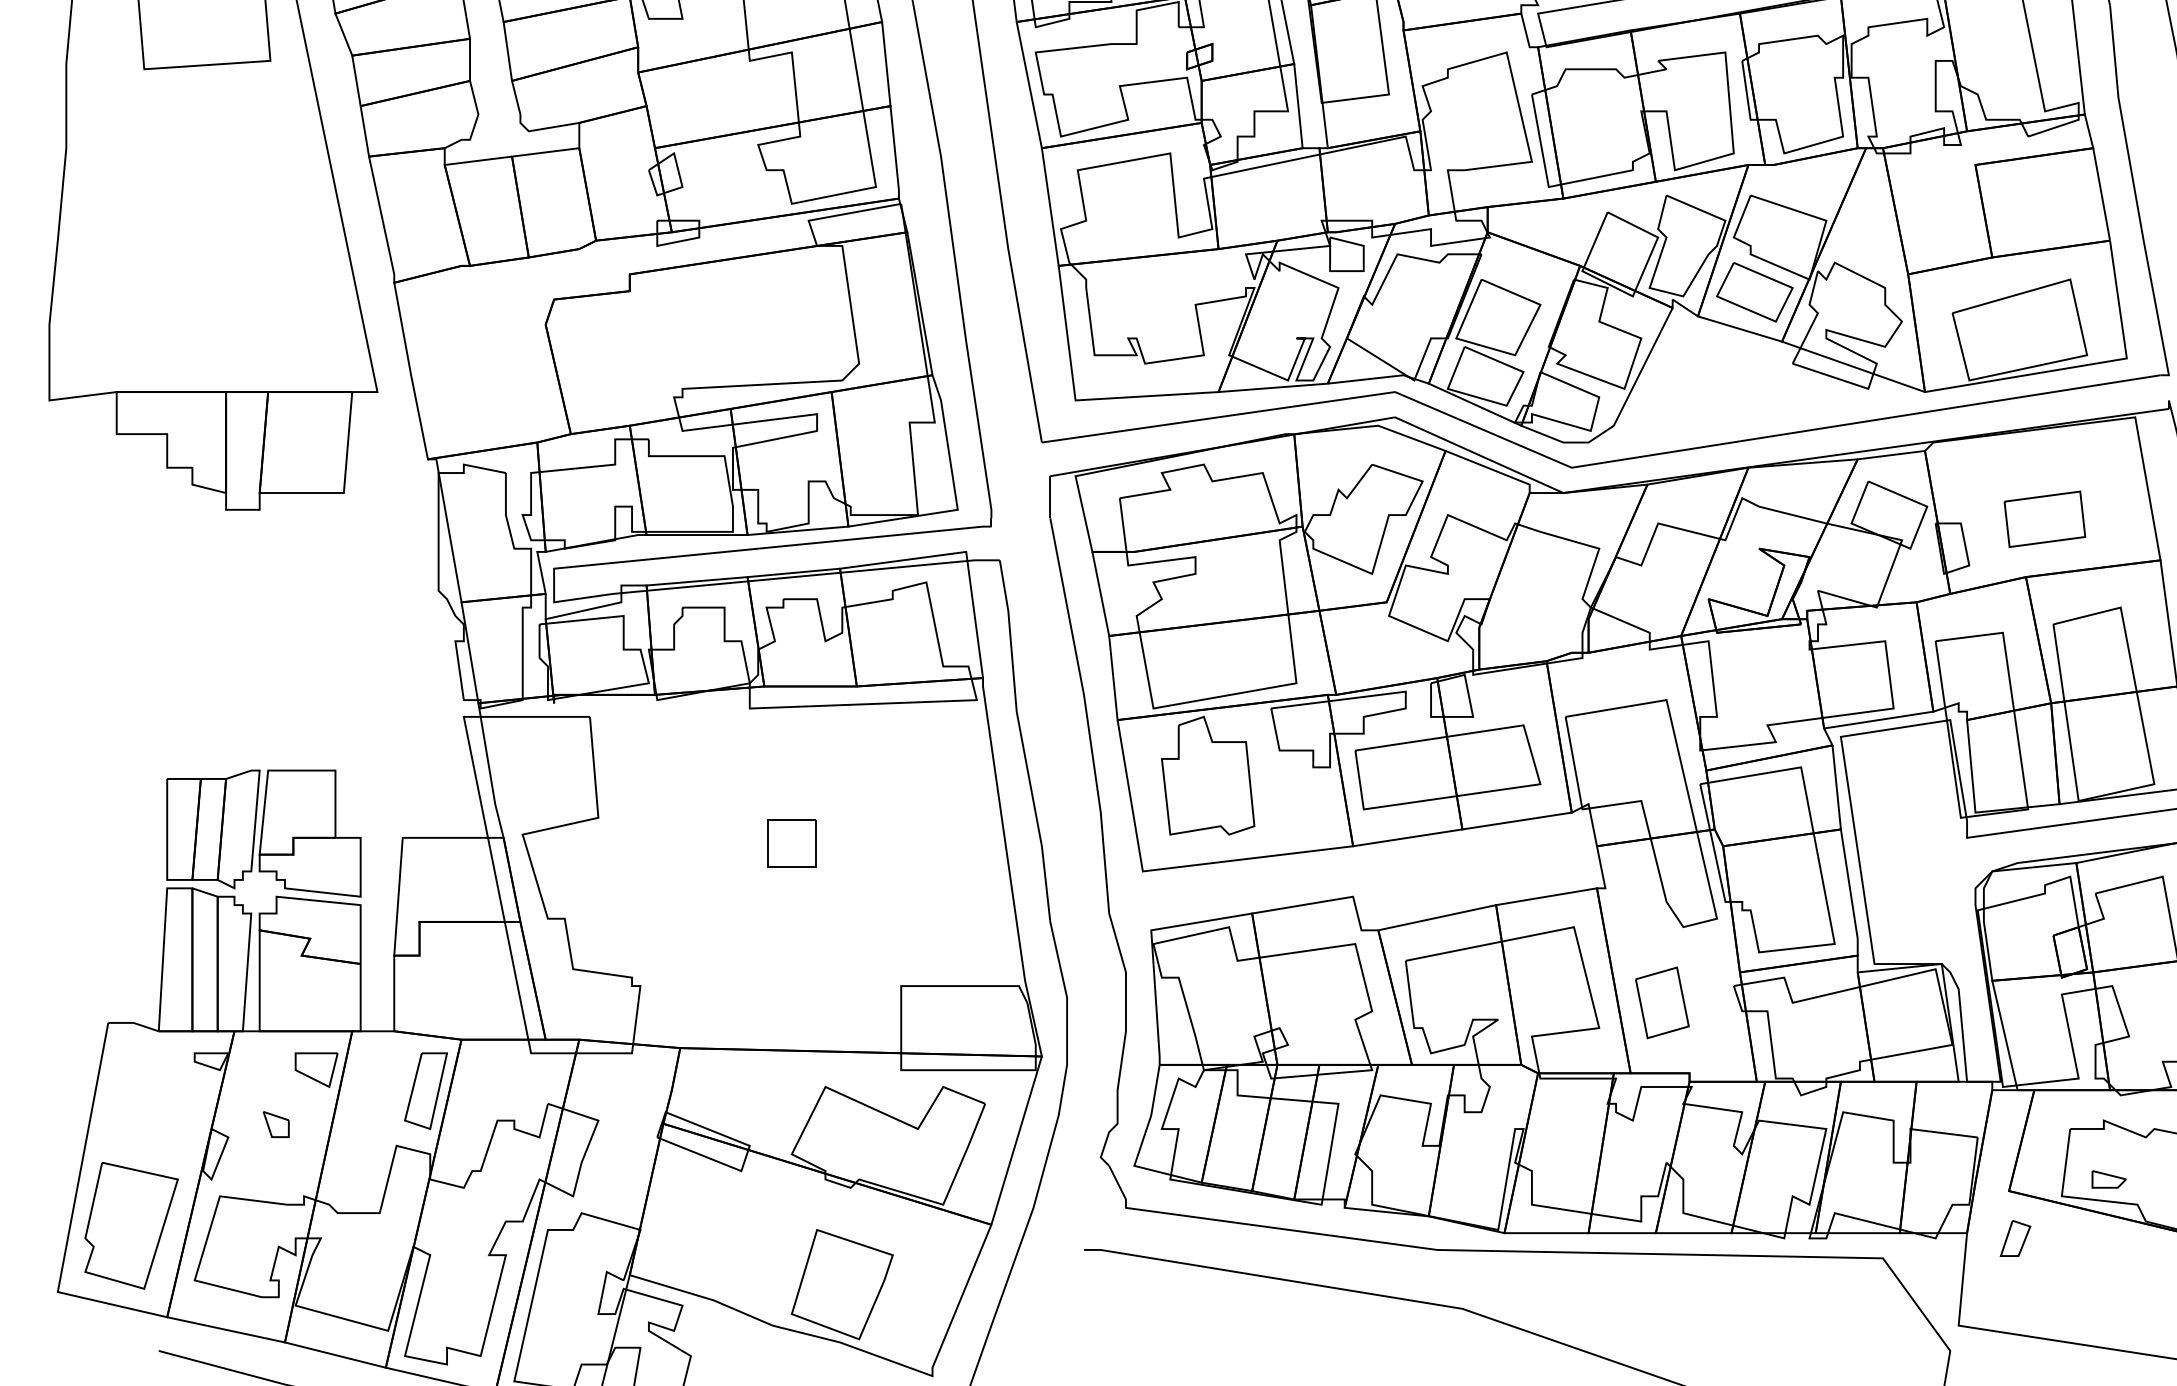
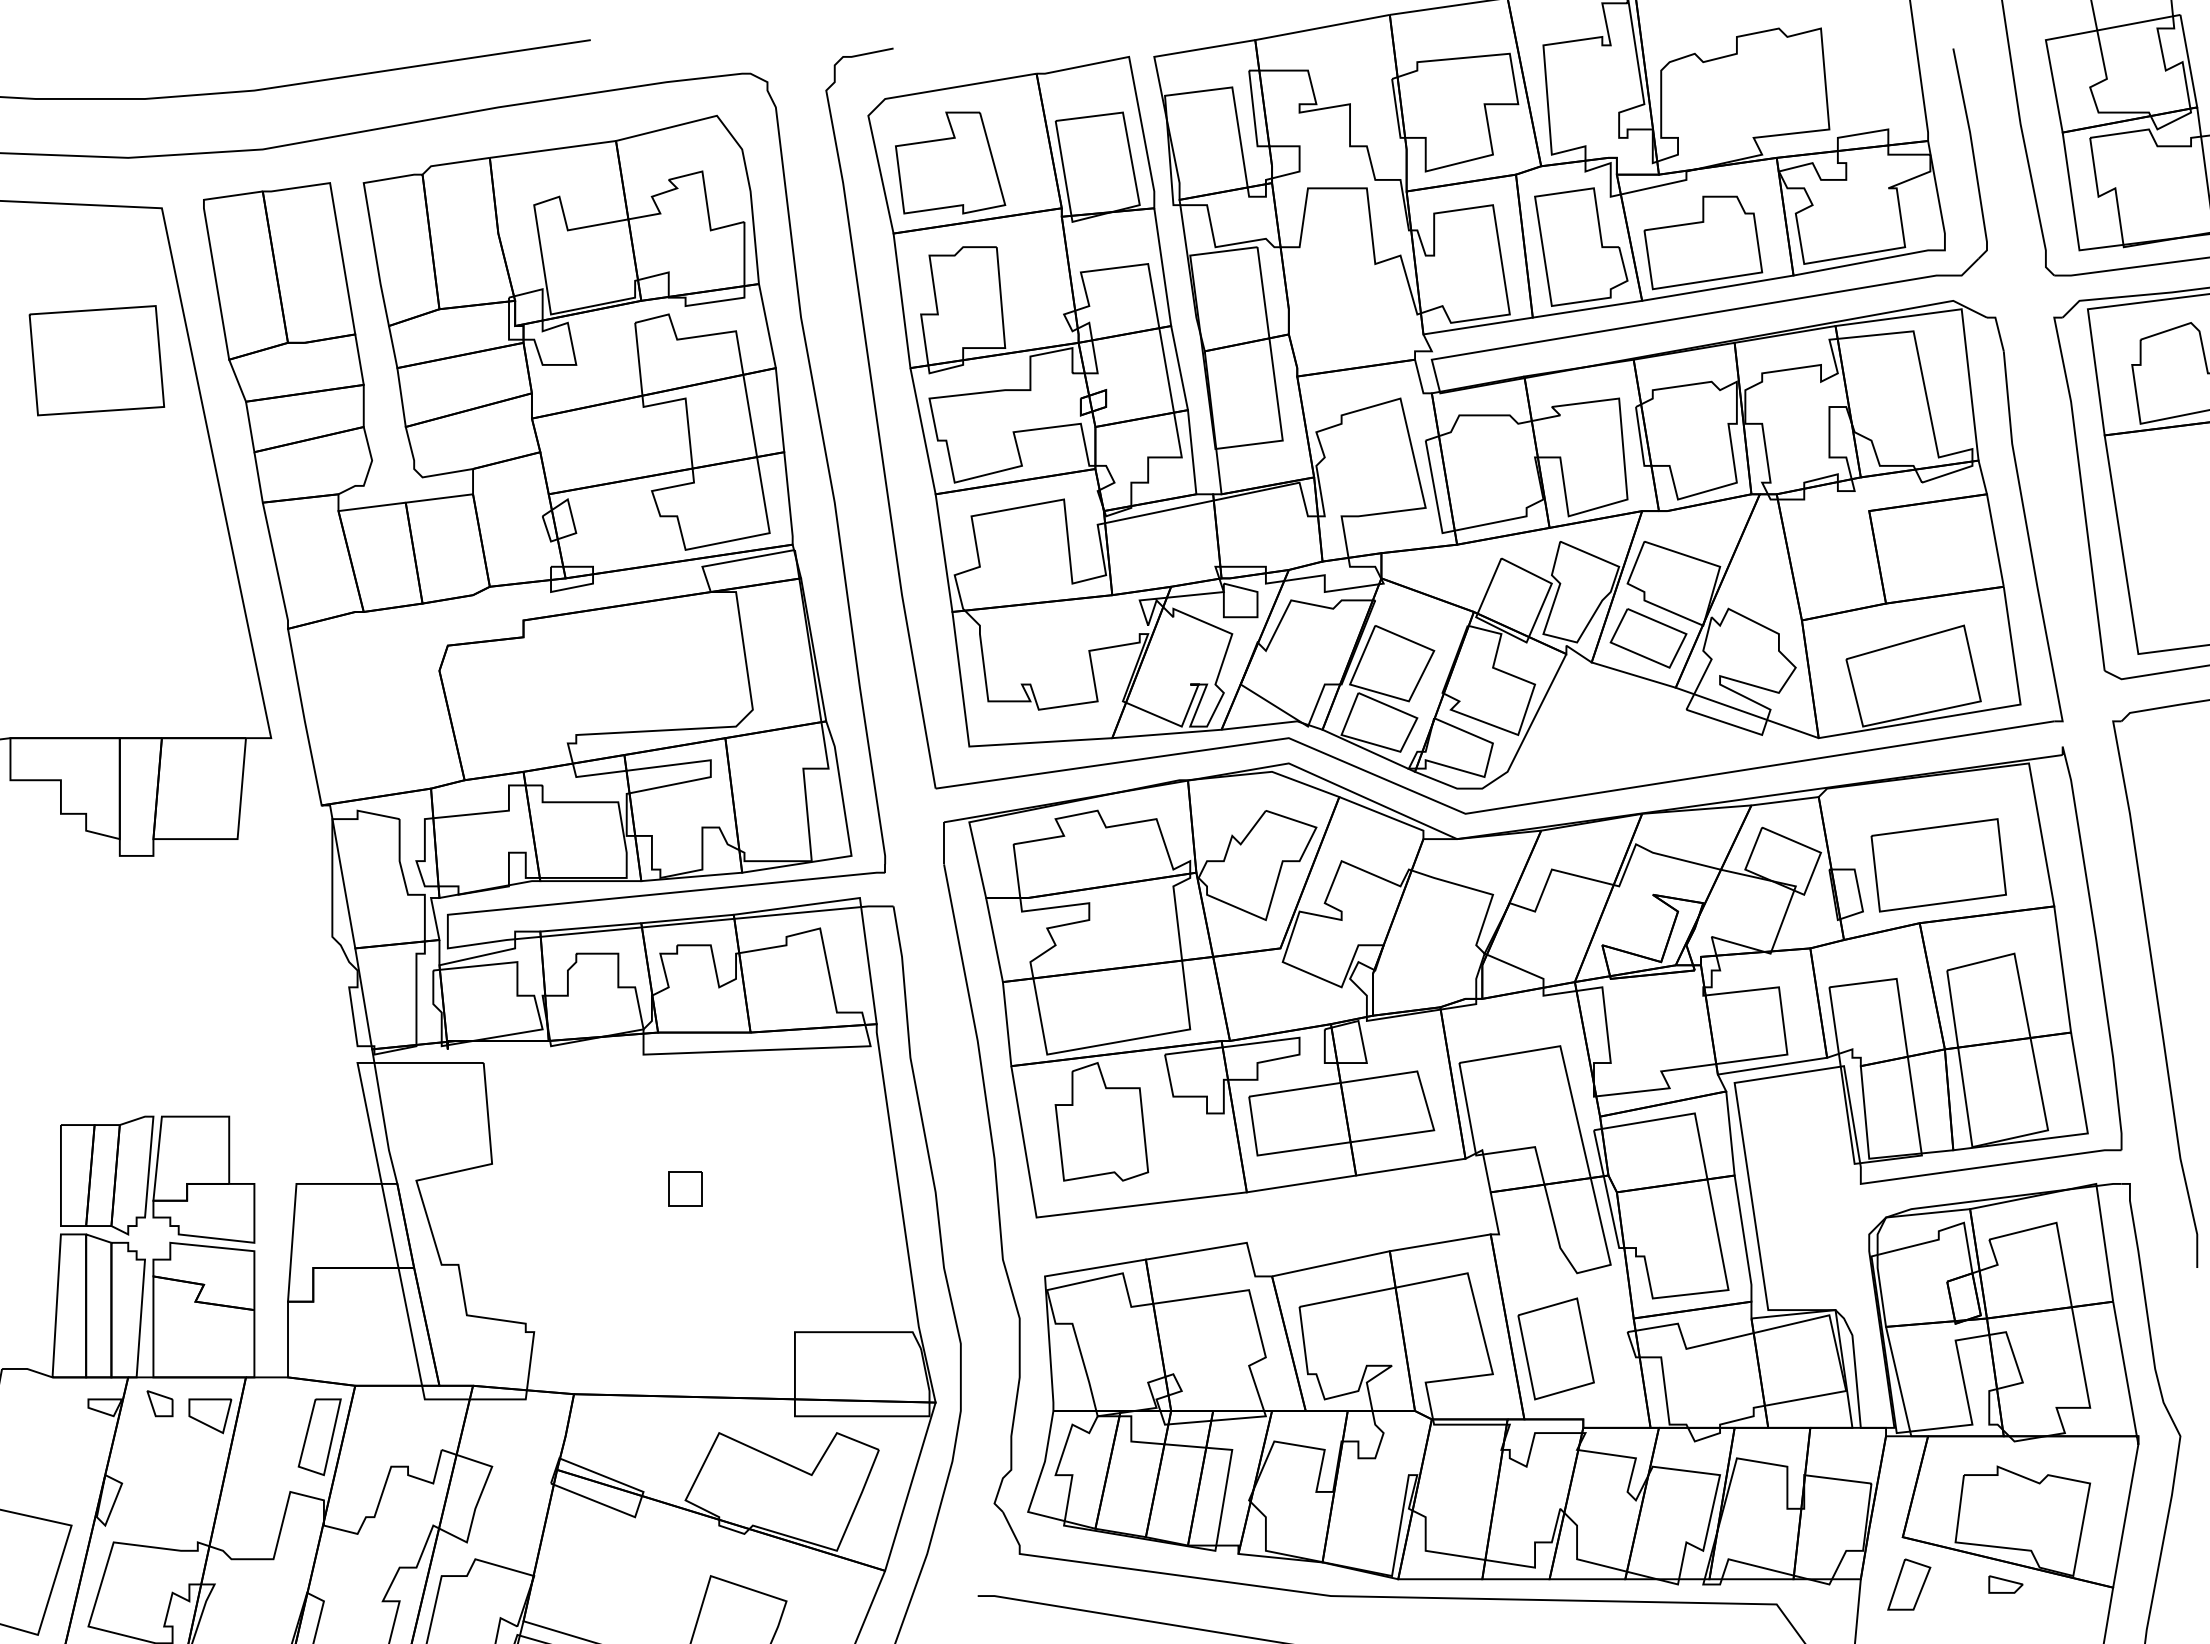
part: (2044, 519) -> (1938, 865), size x1.67
part: (791, 842) -> (685, 1188), size x0.71
part: (1661, 1002) -> (1555, 1348), size x1.43
part: (275, 1124) -> (159, 1403), moved
part: (2108, 1179) -> (2005, 1584), moved
part: (2015, 1238) -> (1909, 1584), size x1.43

